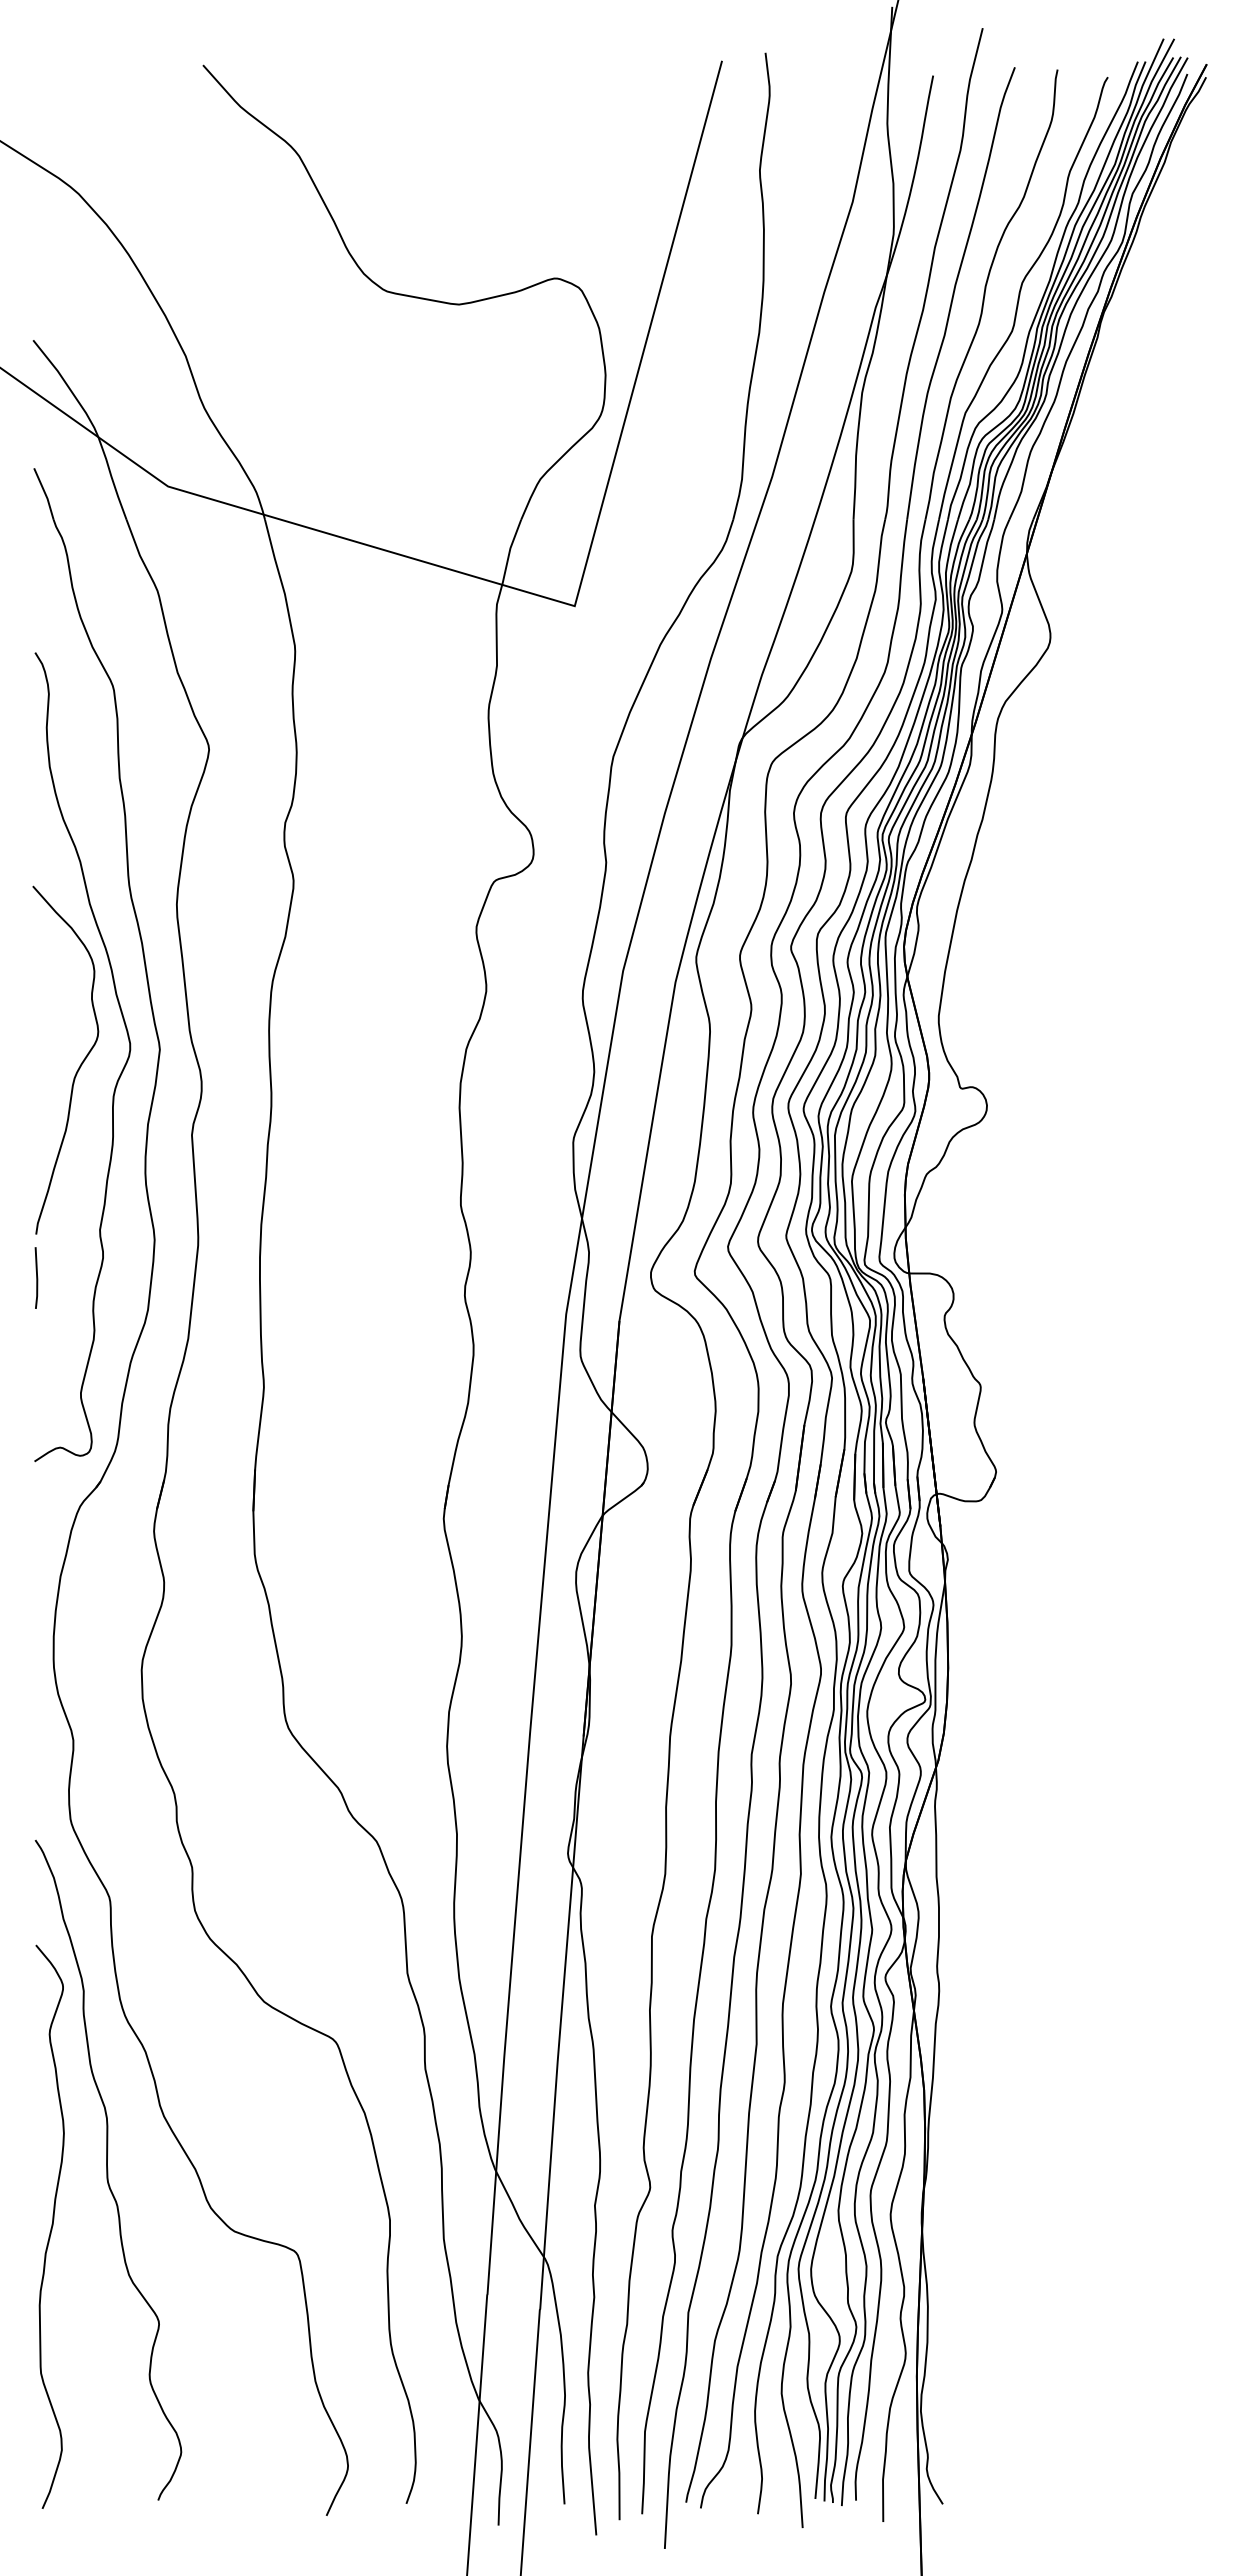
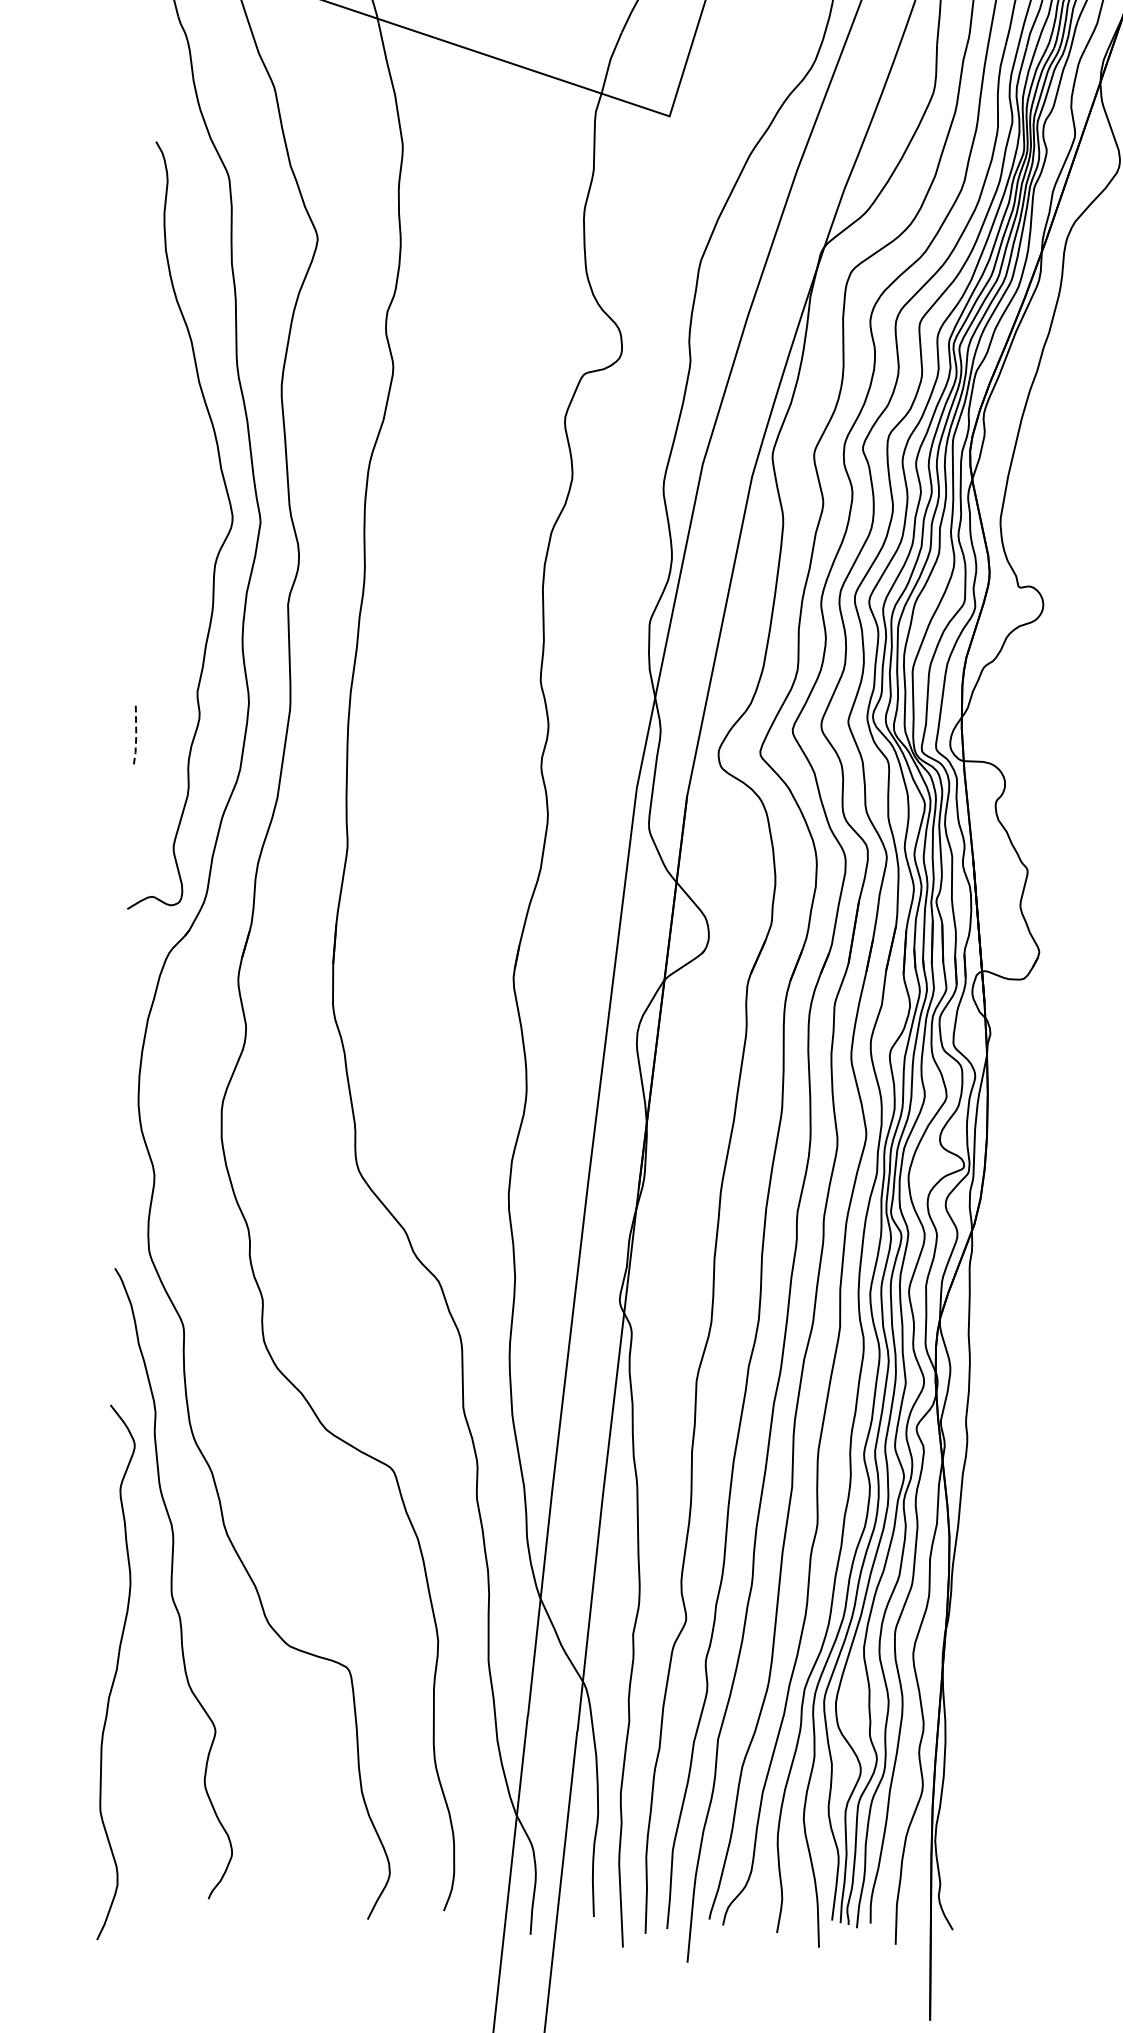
curve: (79, 1065) -> (183, 534), removed
line: (37, 1279) -> (136, 736), solid -> dashed
curve: (51, 2226) -> (115, 1672), moved

